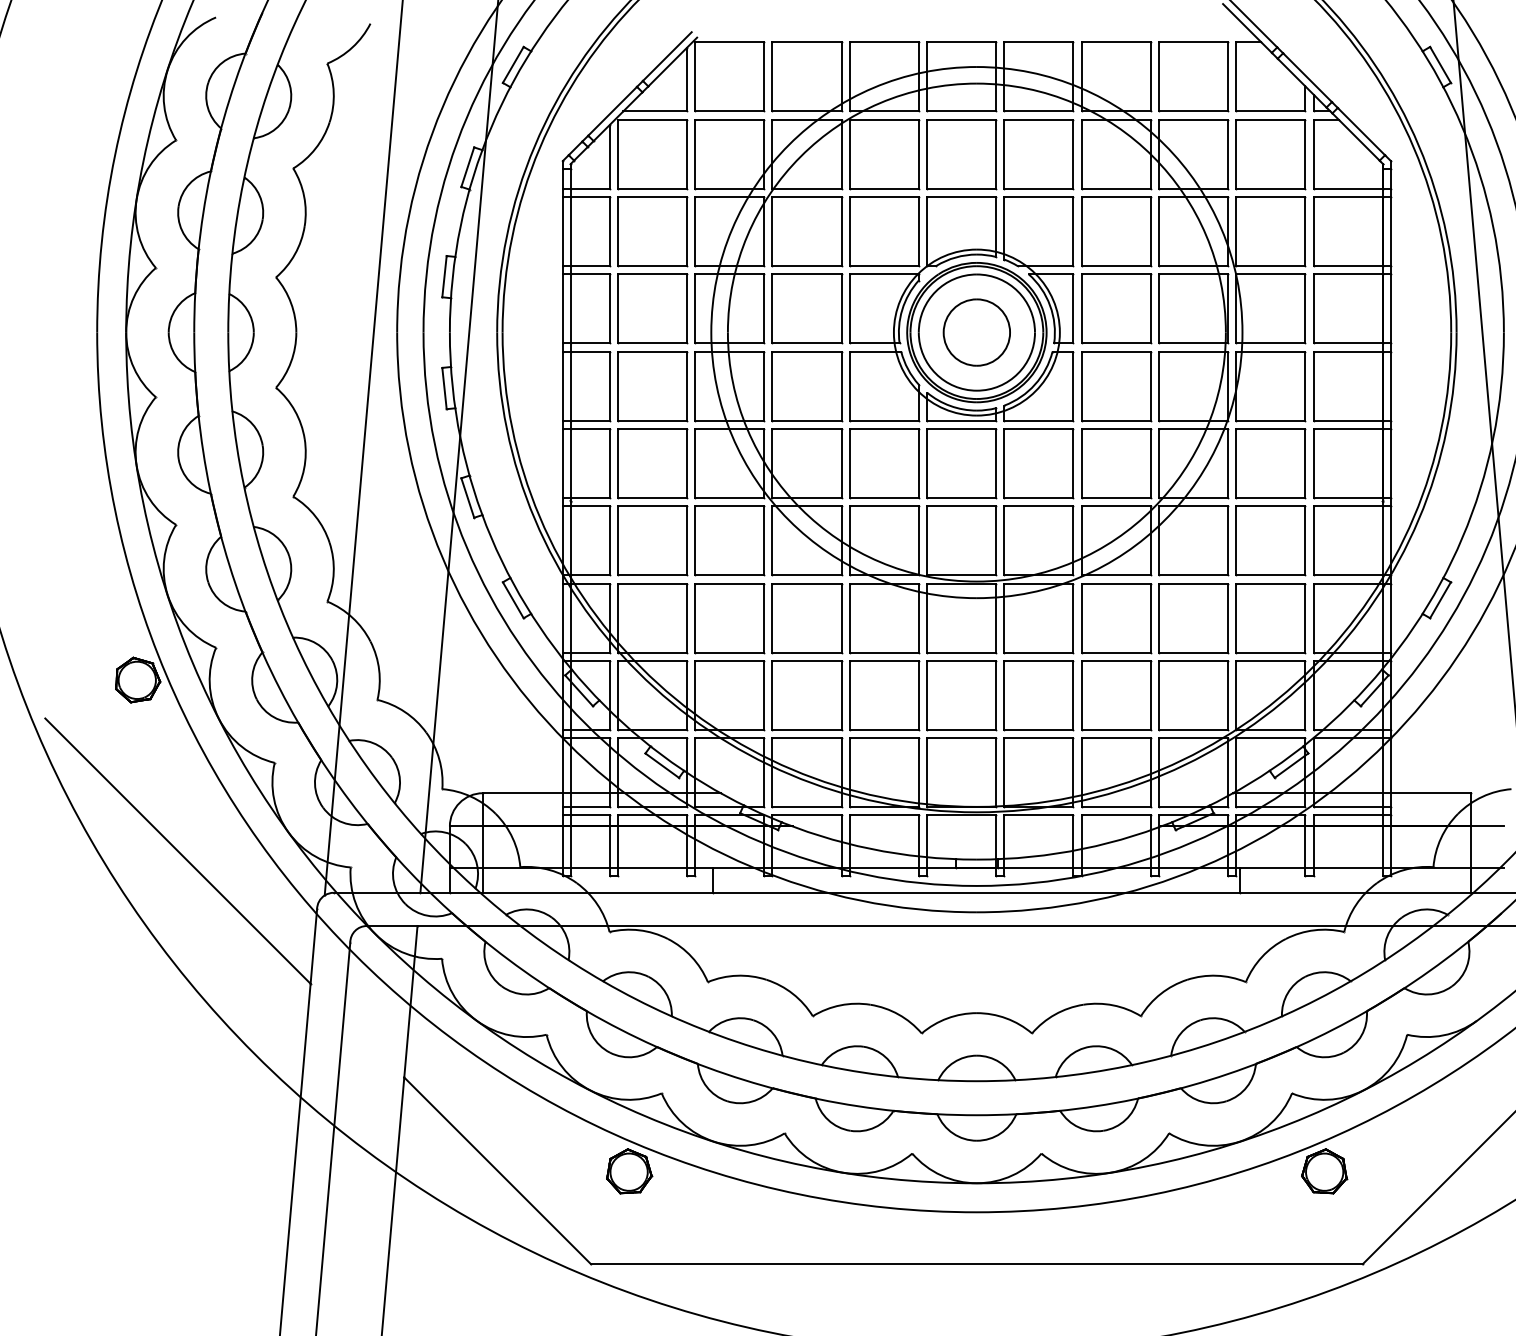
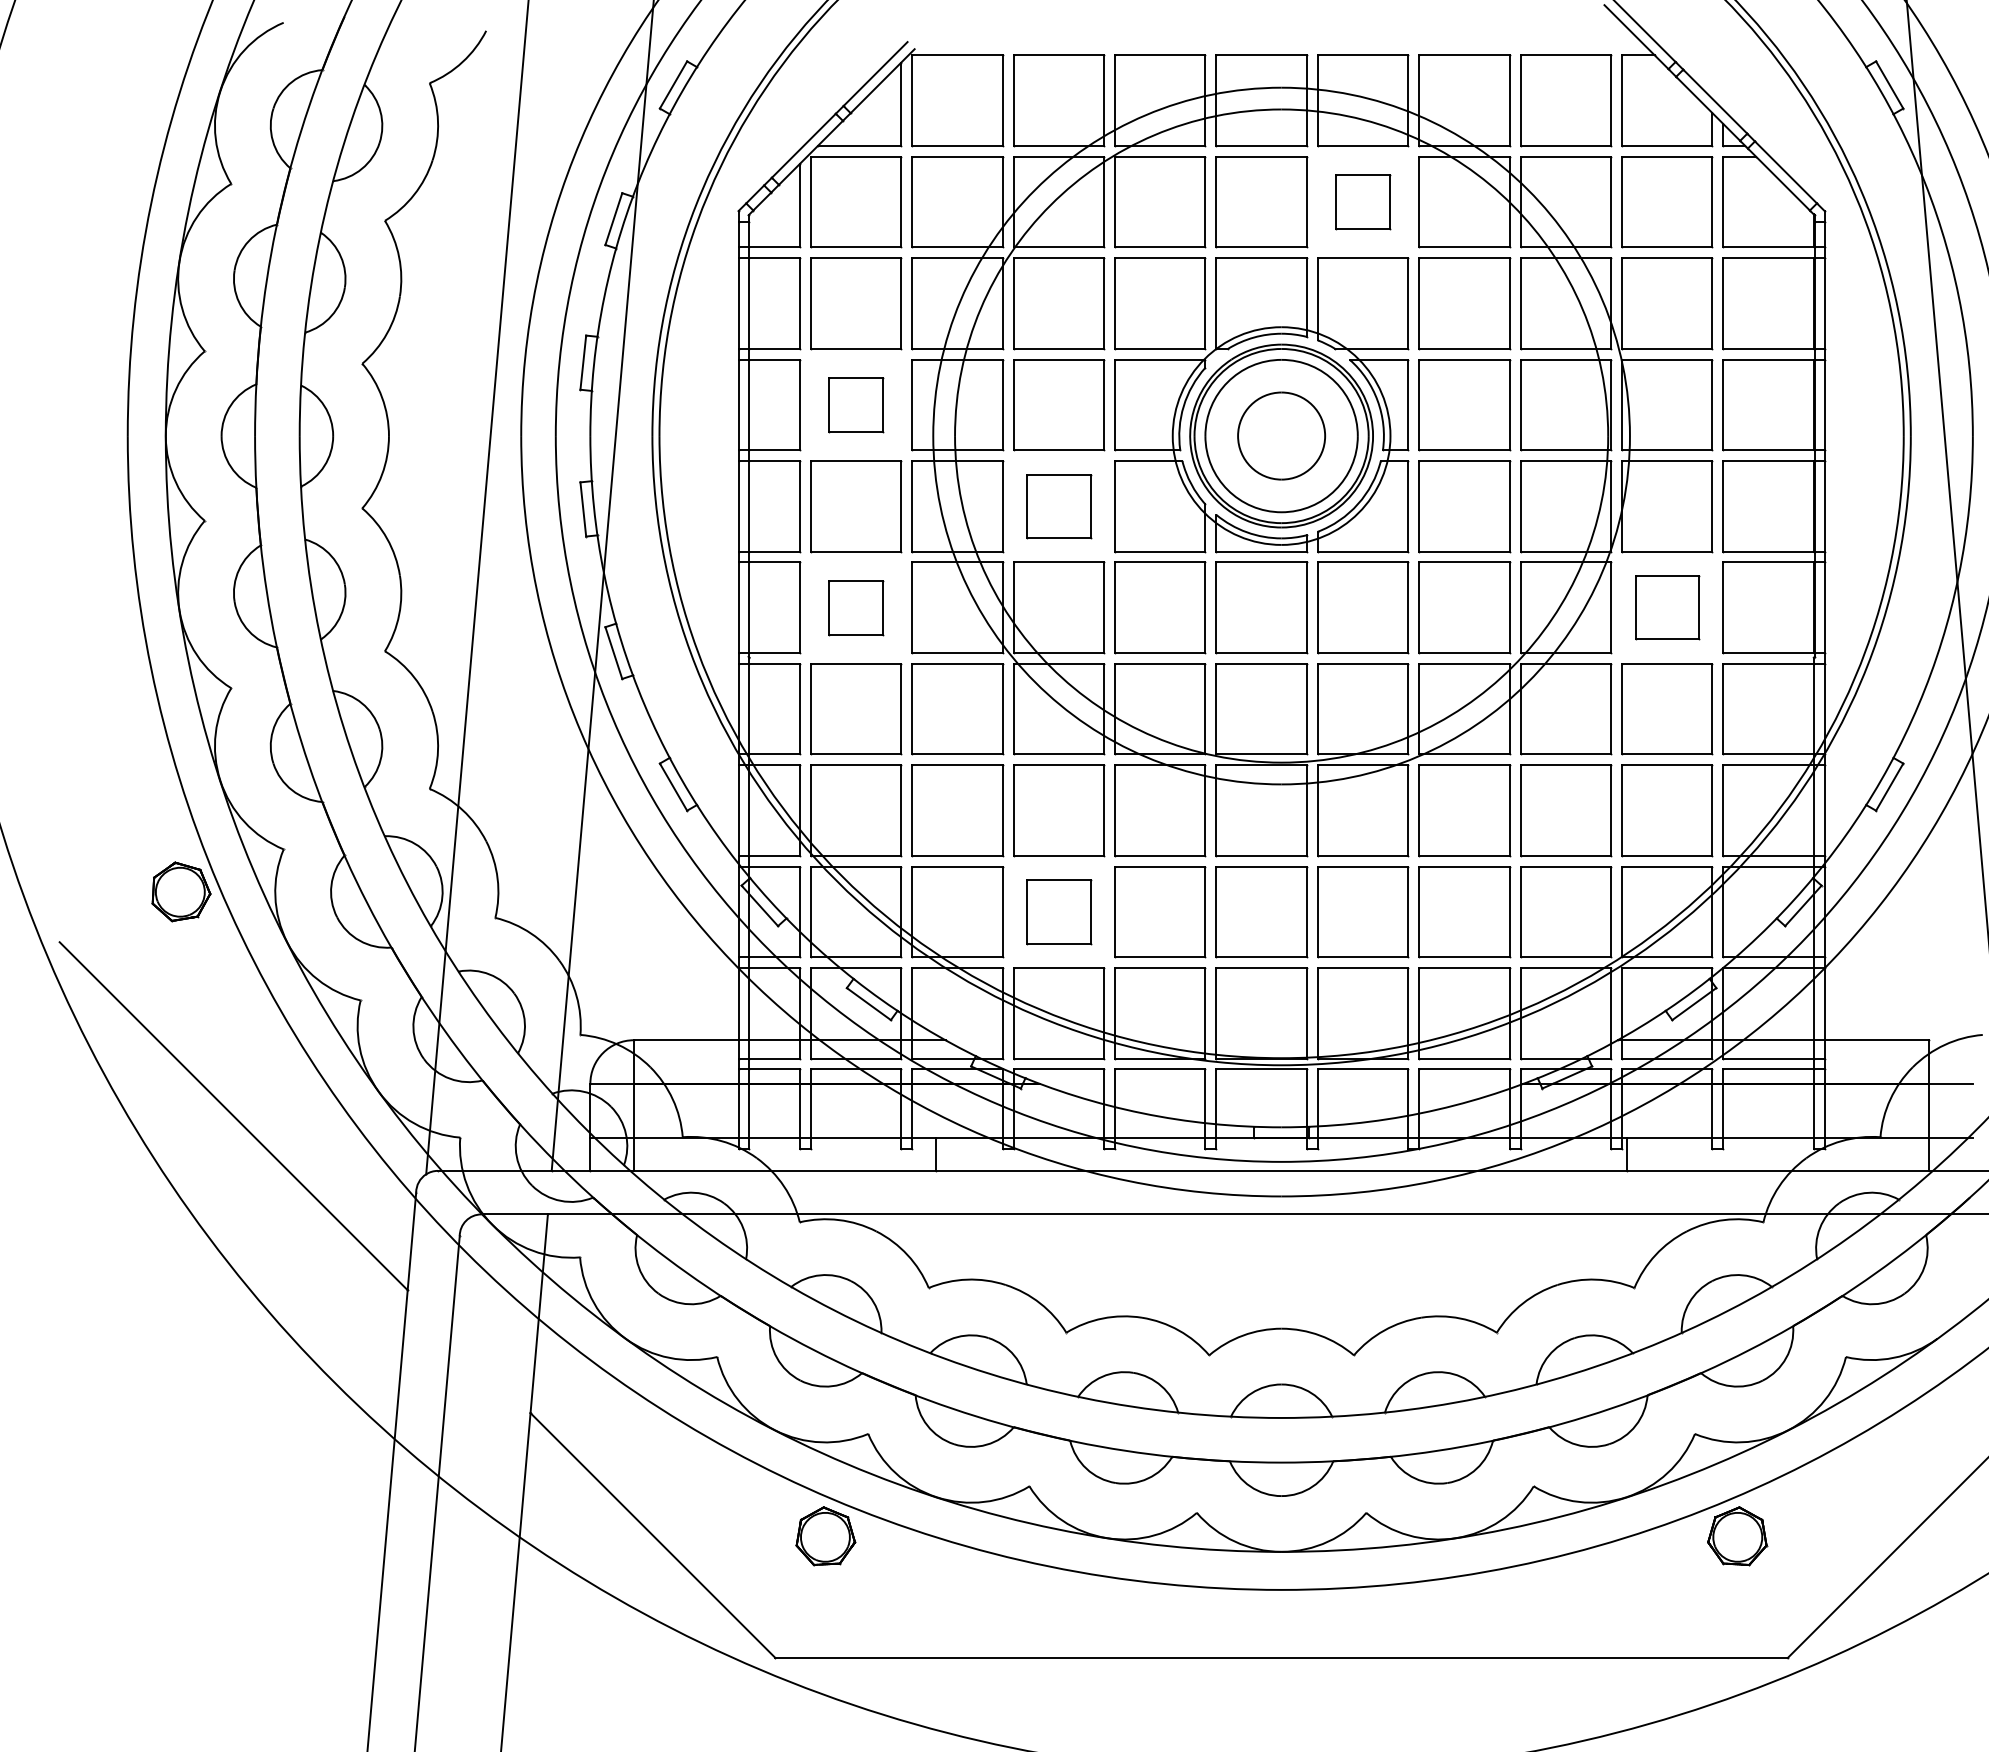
part: (1039, 154) -> (1363, 202), size x0.6
part: (652, 309) -> (856, 405), size x0.6
part: (807, 386) -> (1059, 506), size x0.7
part: (652, 463) -> (856, 607), size x0.6
part: (1271, 463) -> (1667, 607), size x0.7
part: (807, 695) -> (1059, 912), size x0.7

